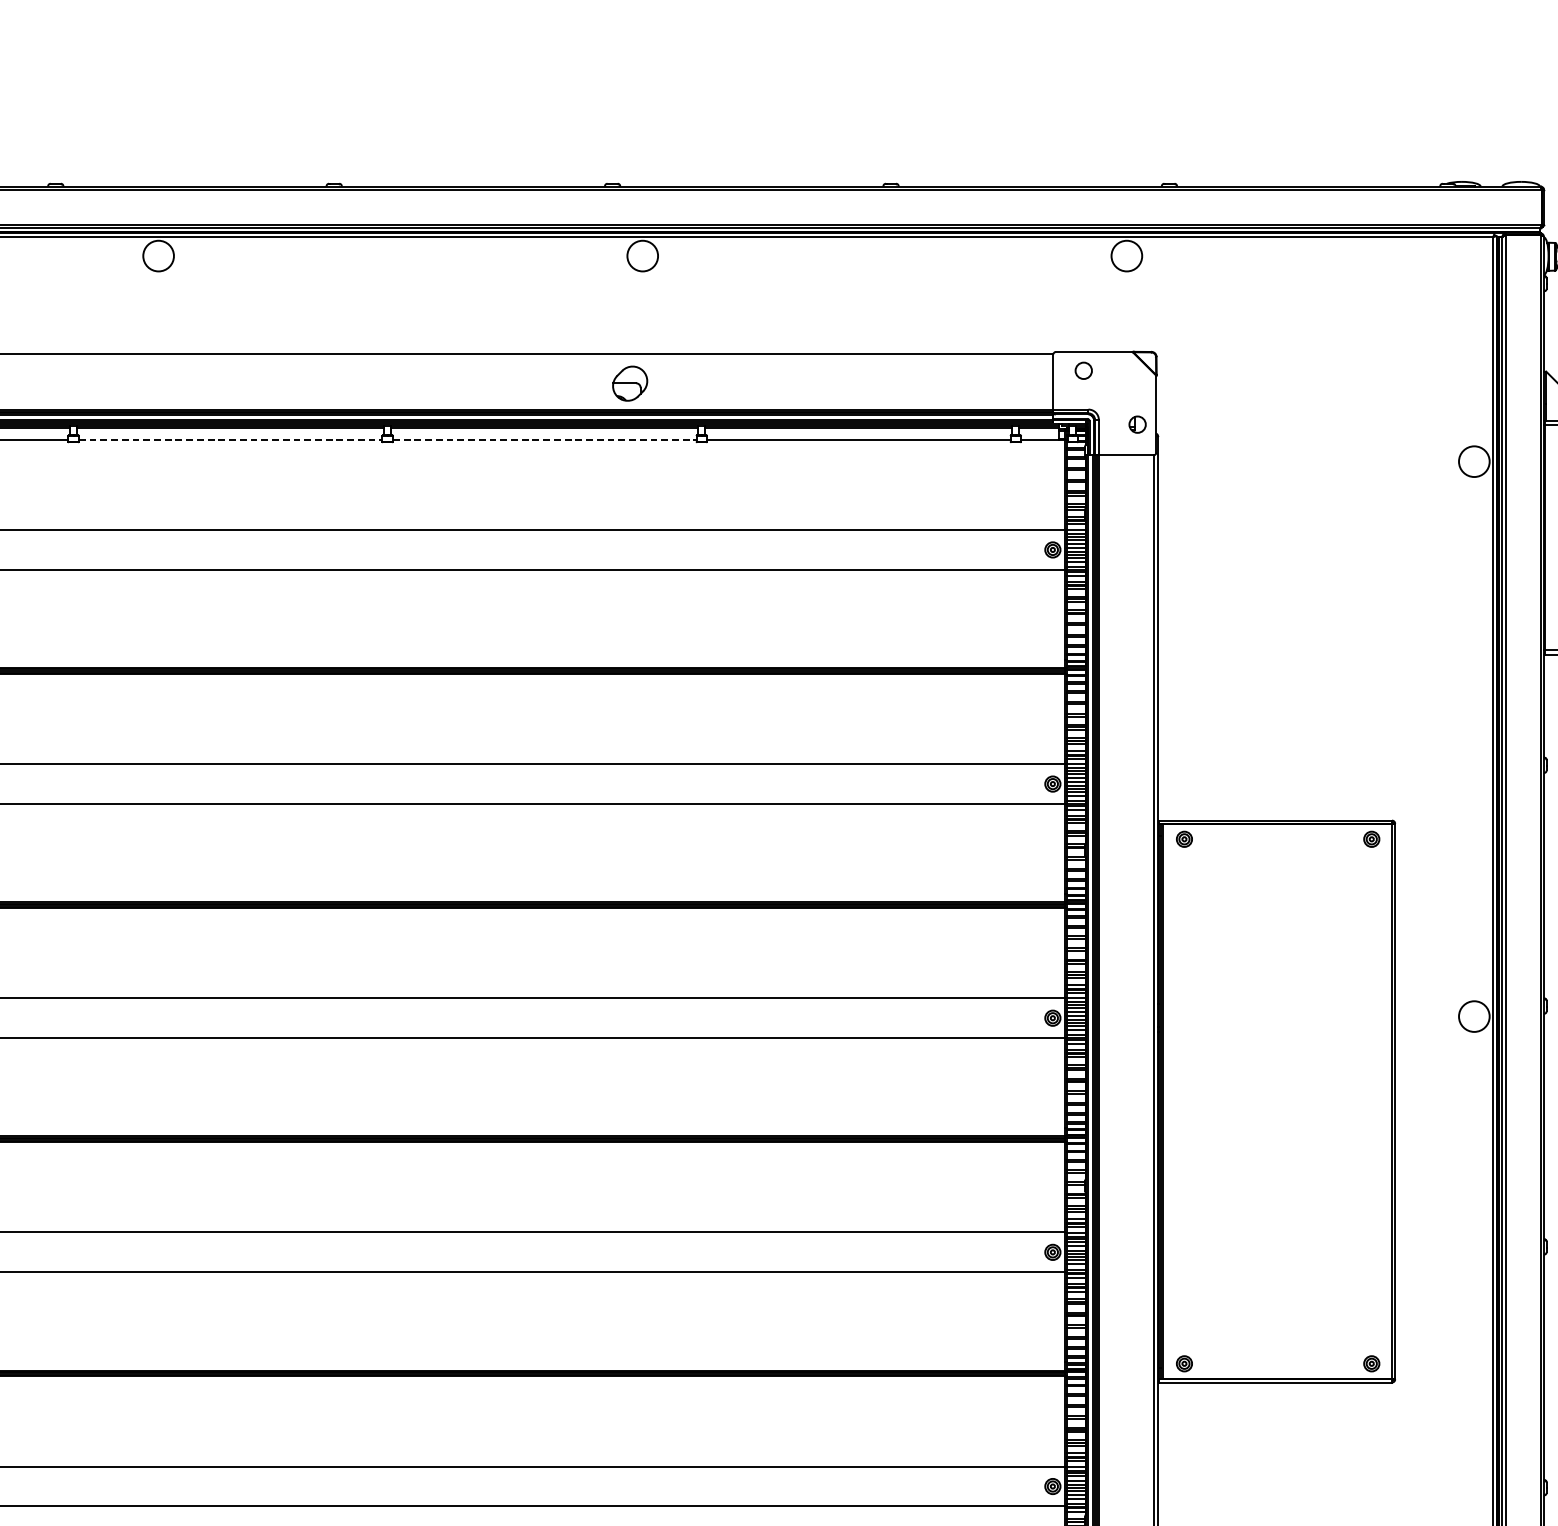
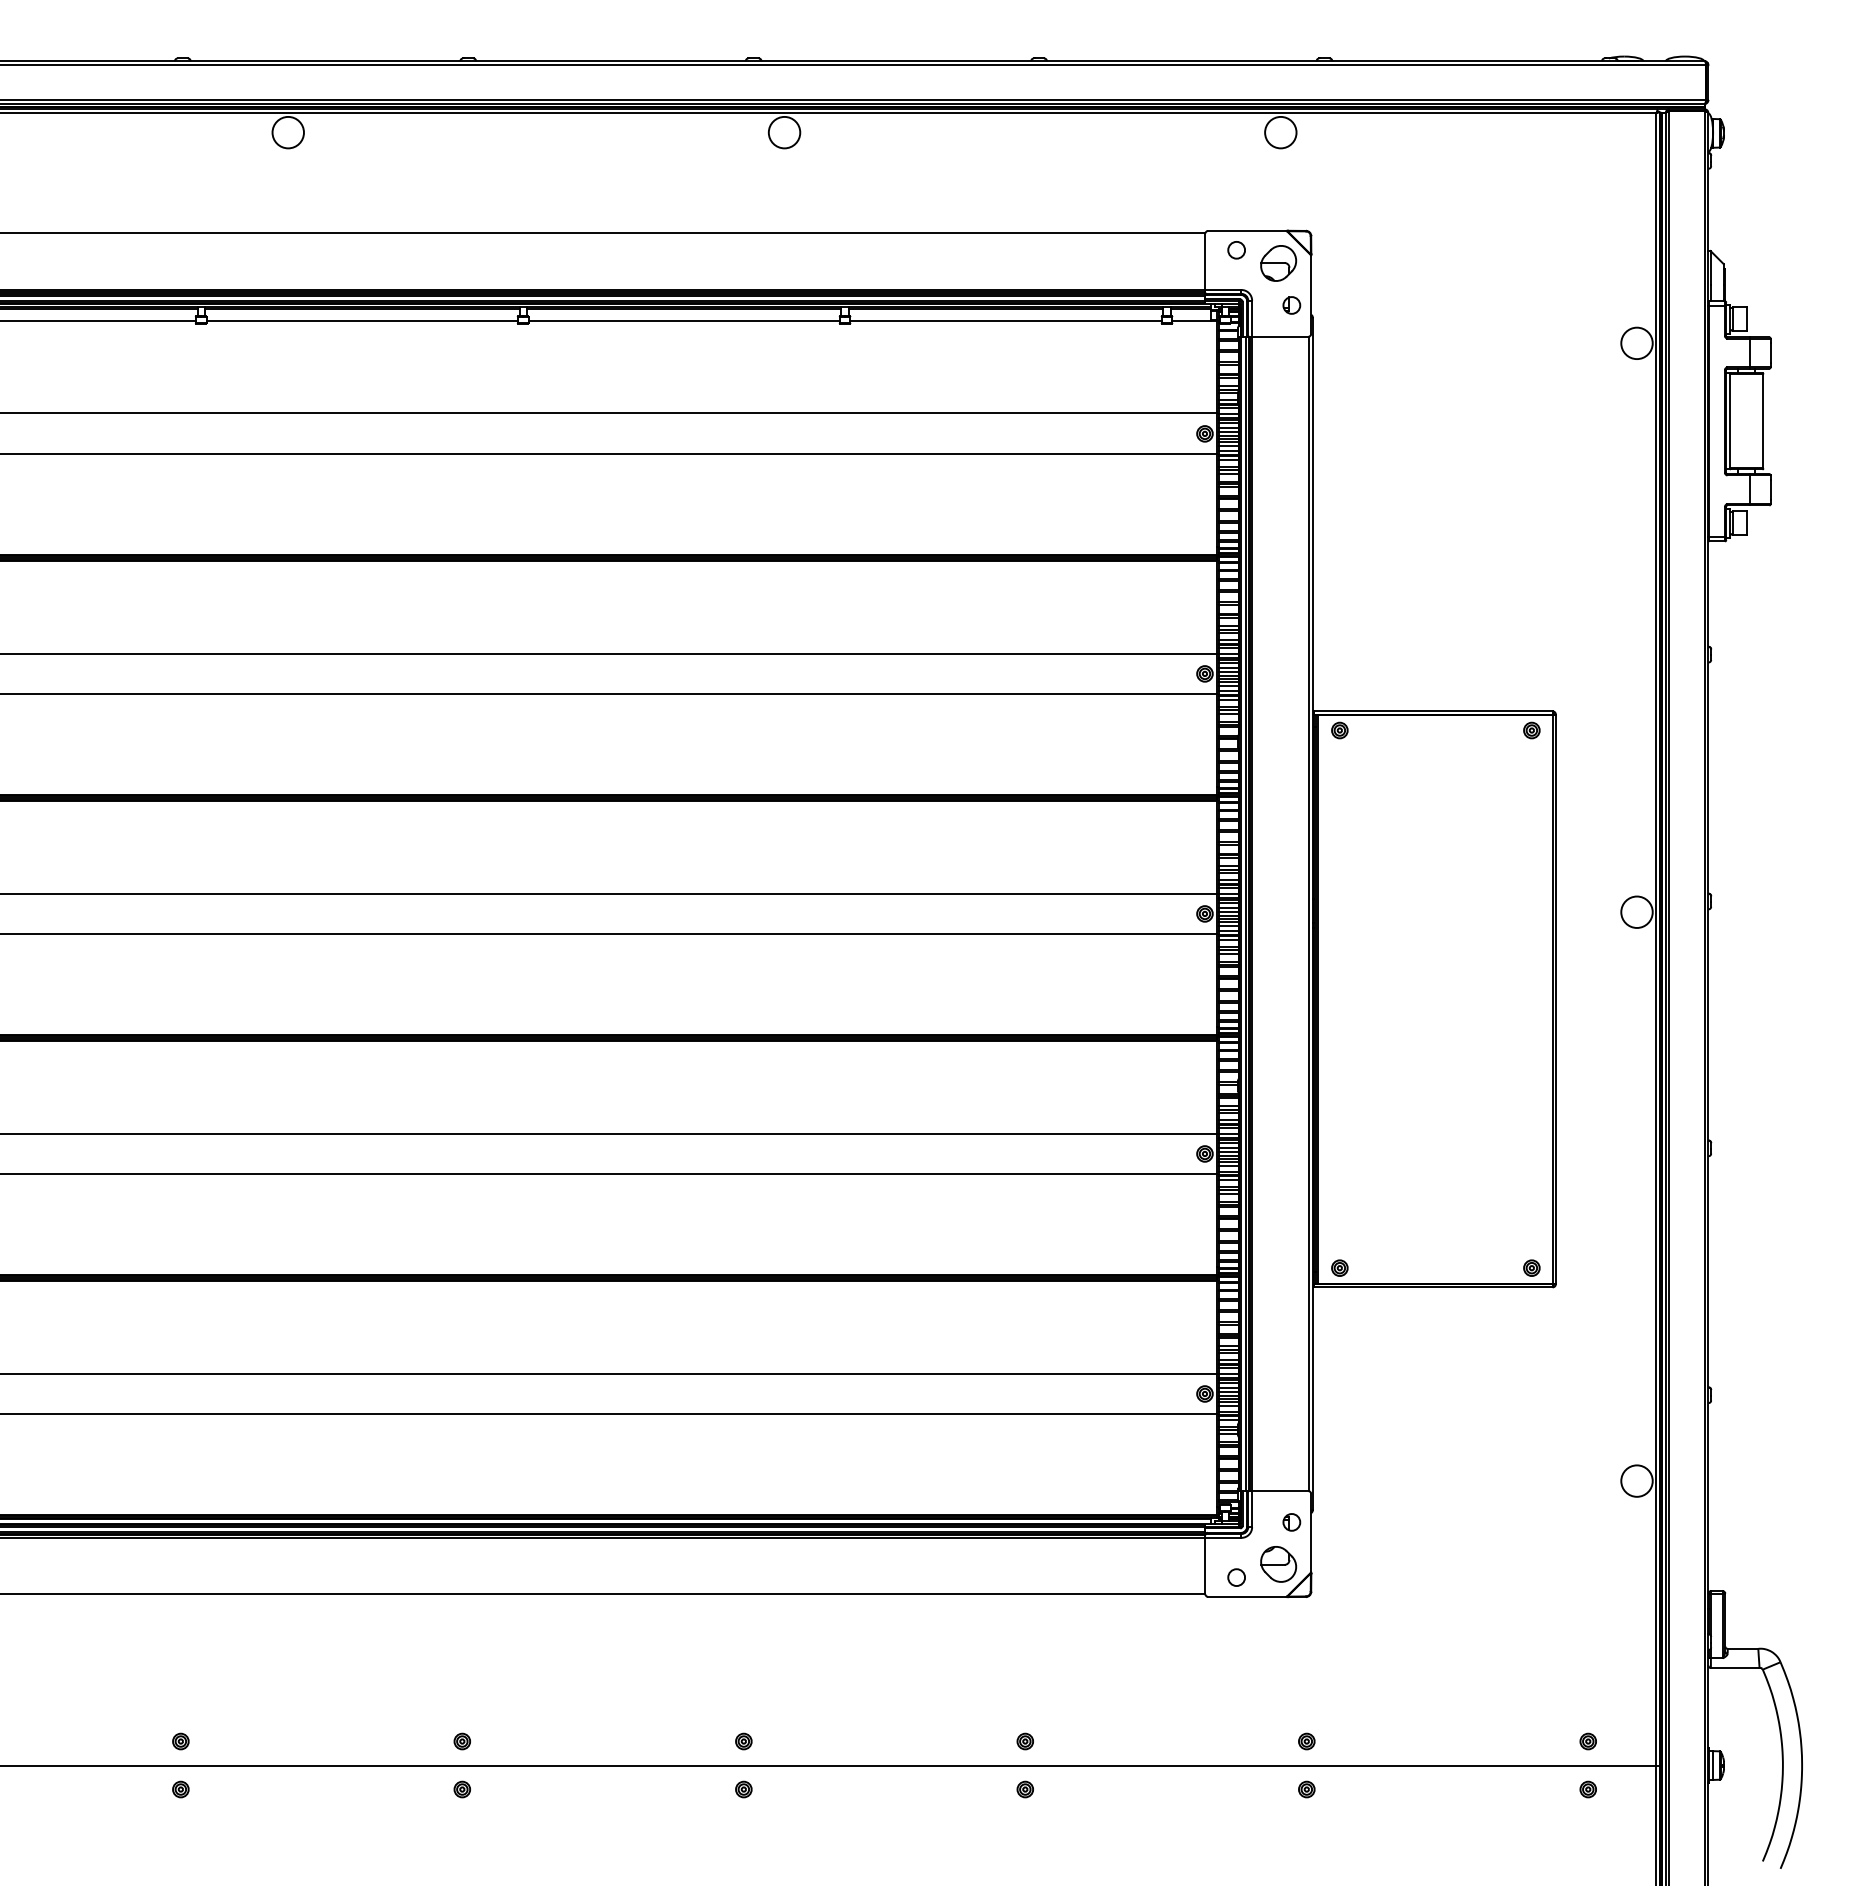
part: (630, 383) -> (1278, 263), moved
line: (231, 440) -> (362, 321), dashed -> solid
line: (545, 440) -> (684, 321), dashed -> solid

